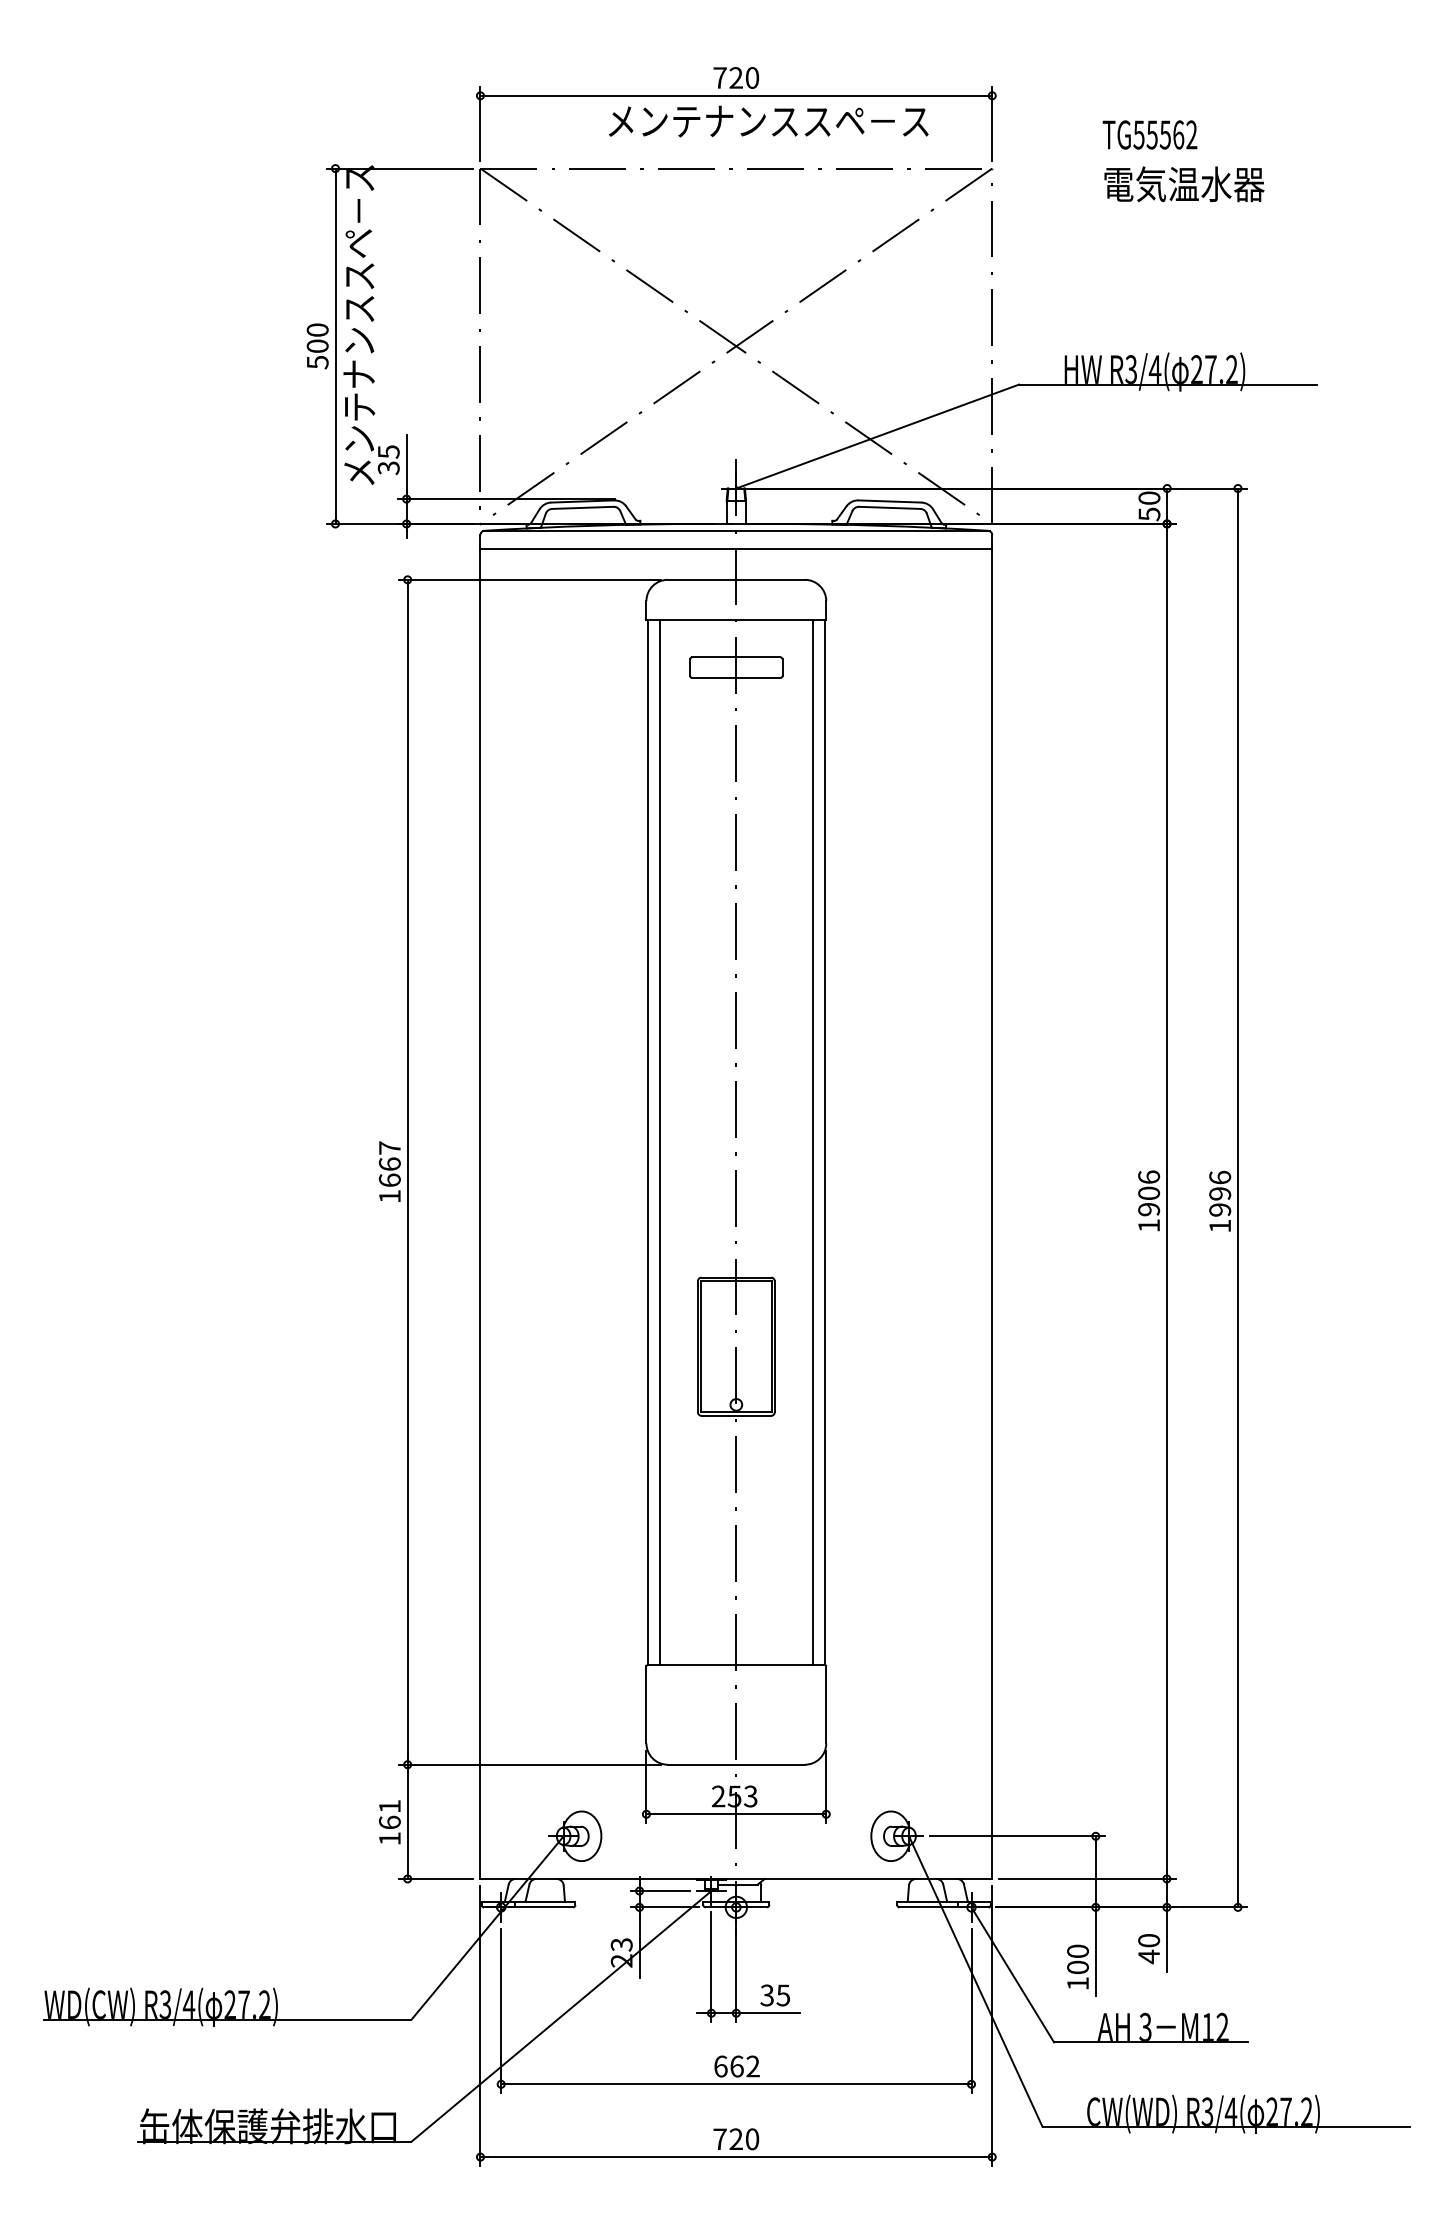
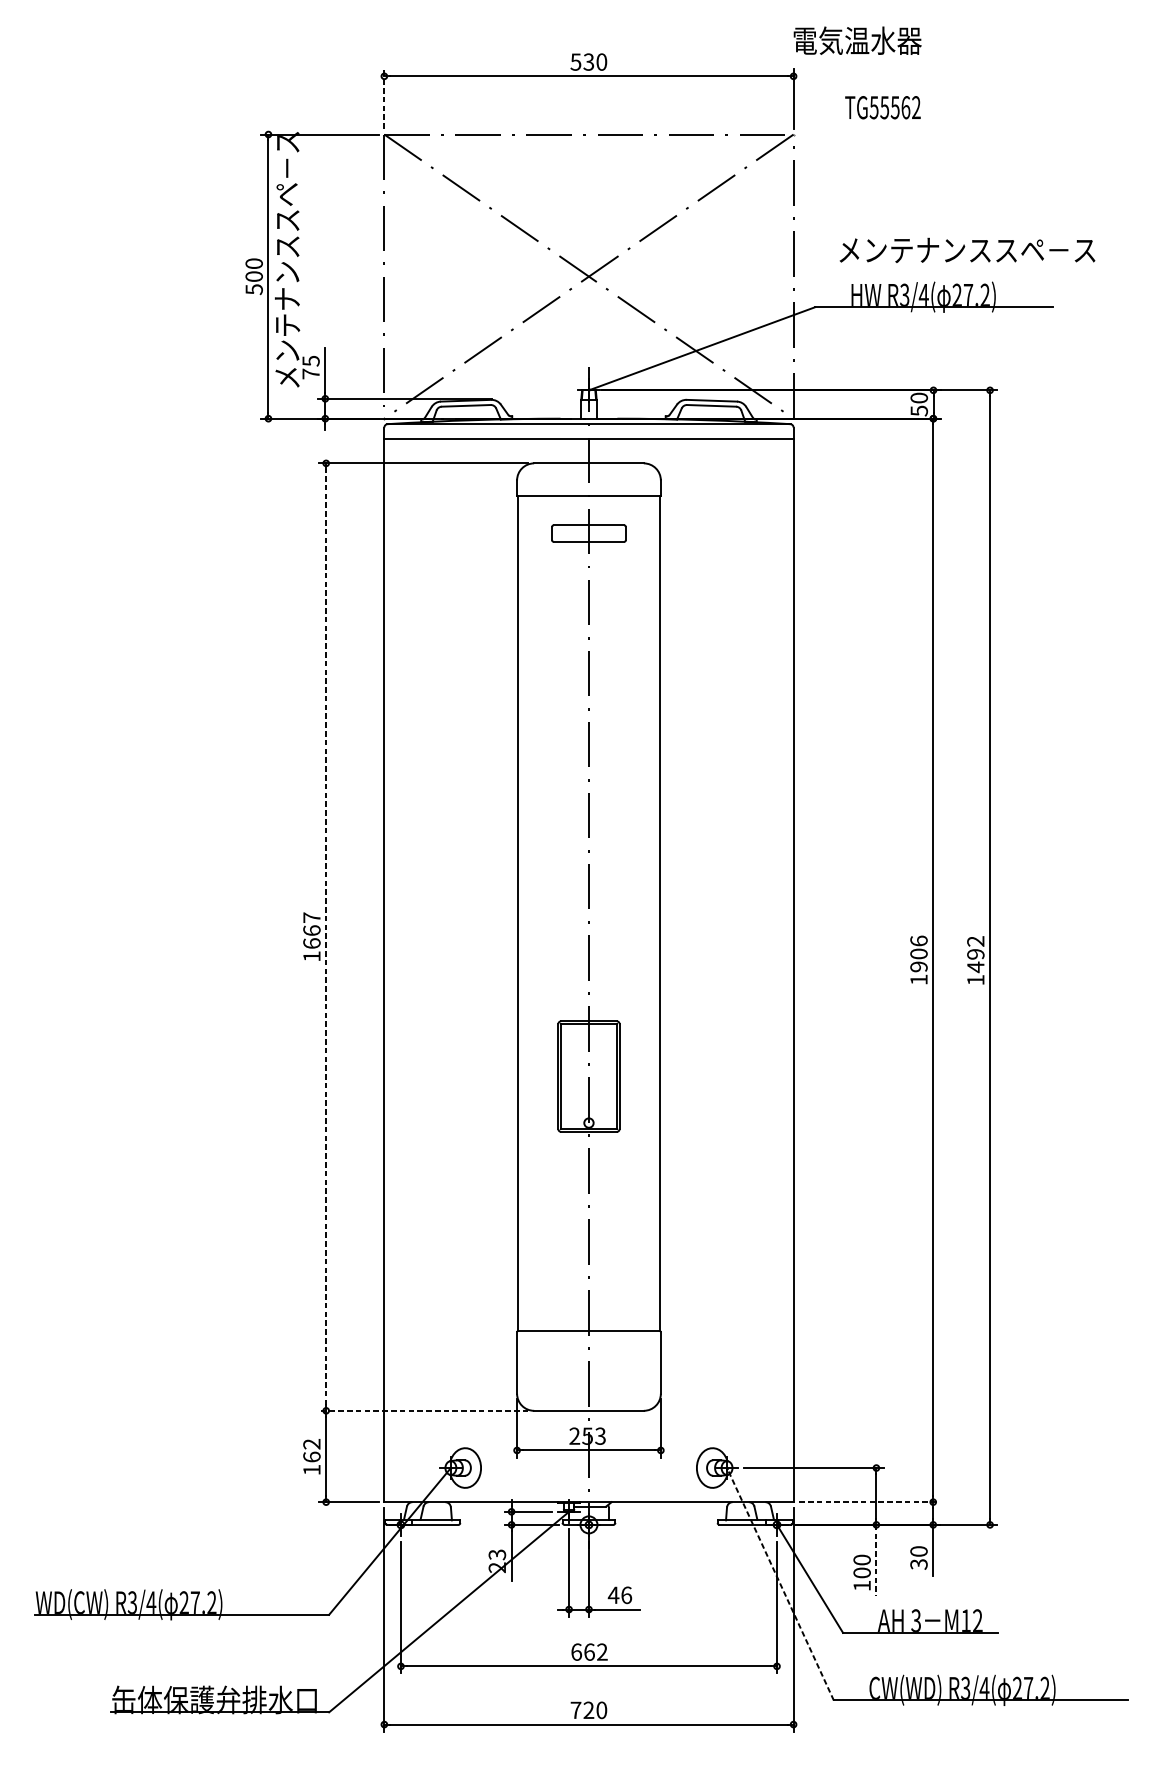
text: (727, 77) -> (581, 61), 720 -> 530
text: (768, 121) -> (967, 250), moved
line: (480, 123) -> (384, 98), solid -> dashed
text: (1149, 134) -> (882, 107), moved
text: (1184, 184) -> (857, 40), moved
text: (388, 467) -> (310, 373), 35 -> 75
line: (660, 1142) -> (528, 913), removed
line: (812, 1142) -> (649, 913), removed
line: (407, 1171) -> (326, 936), solid -> dashed
text: (1220, 1193) -> (976, 954), 1996 -> 1492
line: (529, 1764) -> (423, 1410), solid -> dashed
text: (389, 1806) -> (311, 1444), 161 -> 162
line: (1088, 1878) -> (870, 1501), solid -> dashed
line: (1095, 1952) -> (876, 1560), solid -> dashed
text: (1149, 1956) -> (919, 1564), 40 -> 30
line: (975, 1981) -> (780, 1584), solid -> dashed
text: (774, 1995) -> (619, 1595), 35 -> 46

